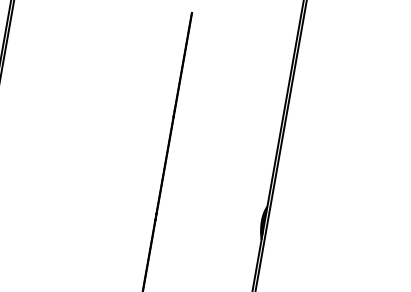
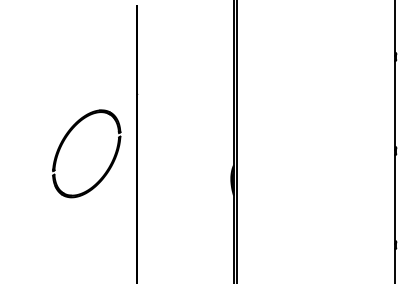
part: (88, 144) -> (66, 138), added

